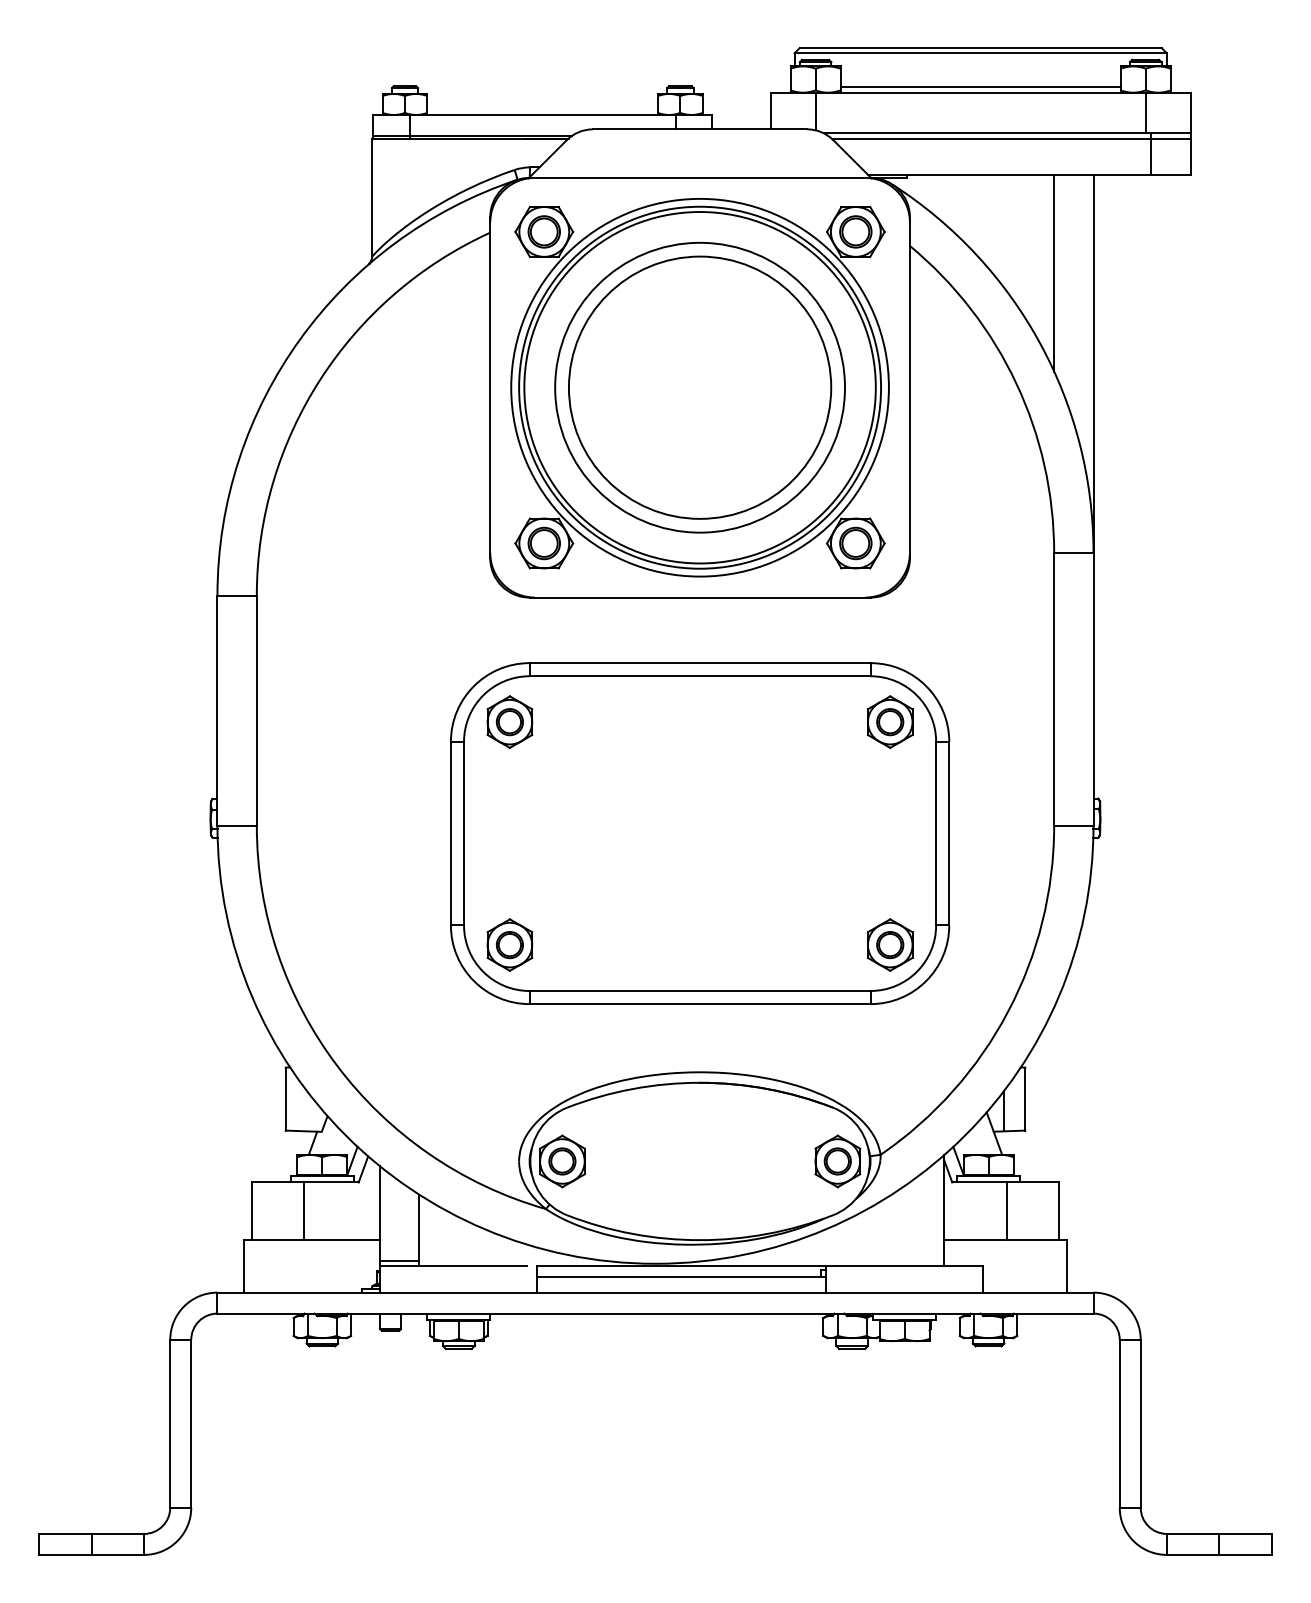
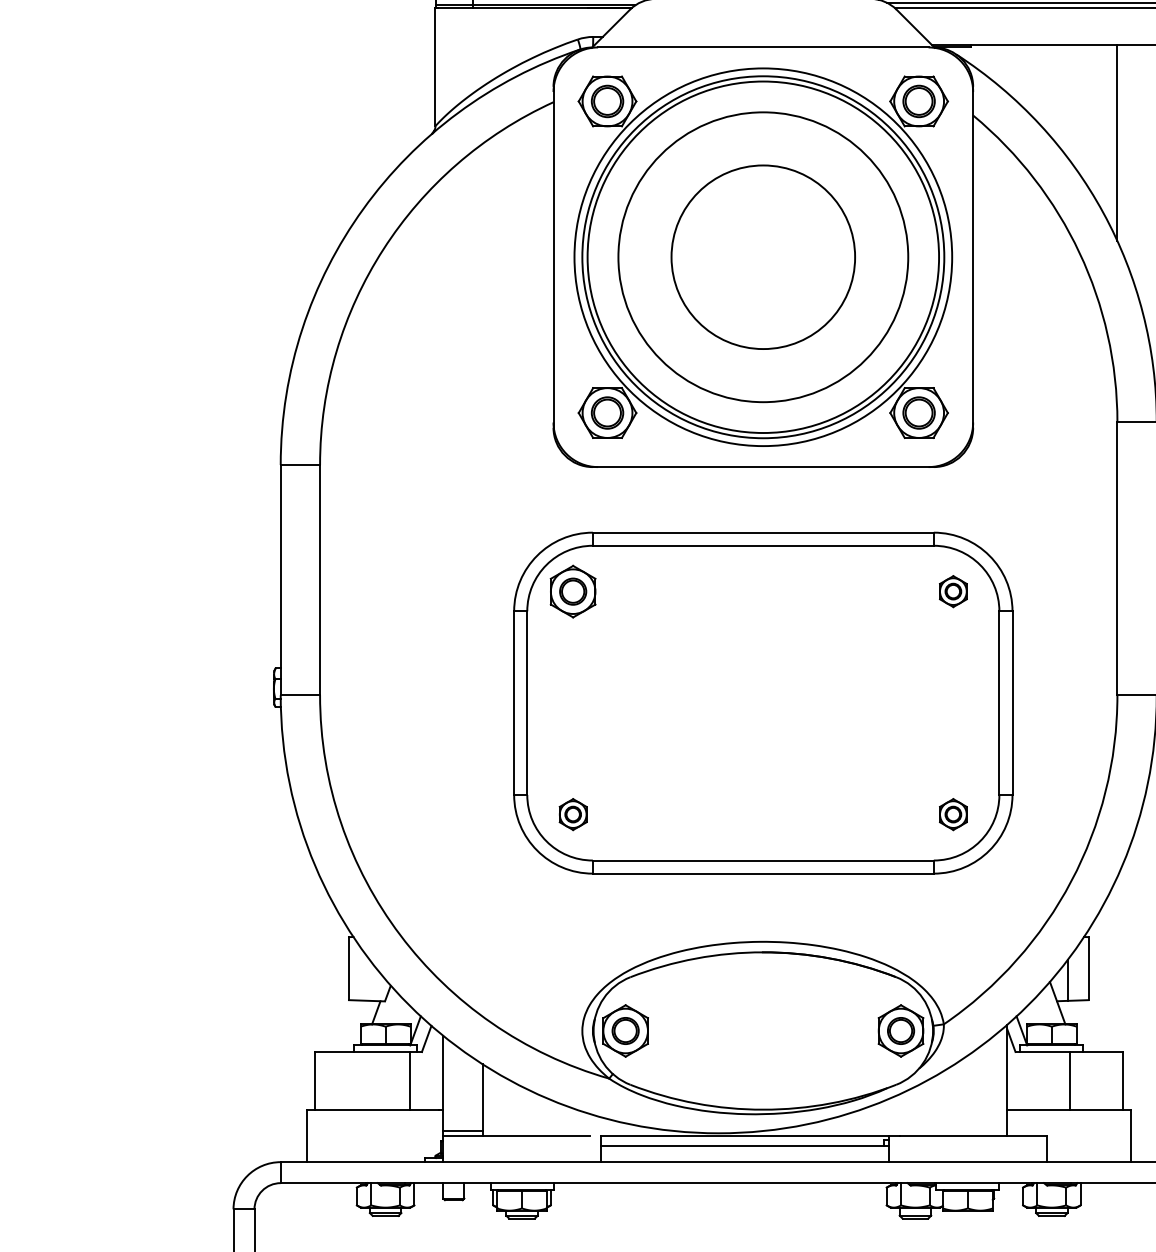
circle: (699, 387) -> (762, 257), size x0.7
part: (889, 721) -> (952, 591), size x0.6
part: (509, 944) -> (572, 814), size x0.6
part: (889, 944) -> (952, 814), size x0.6
line: (304, 1211) -> (410, 1081), moved

